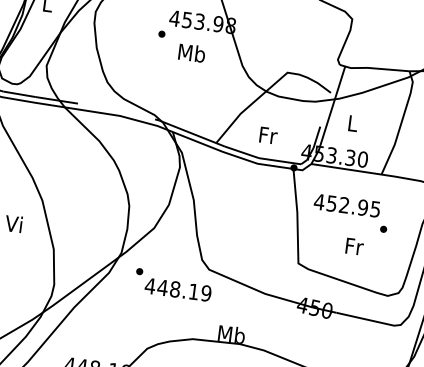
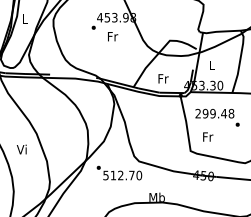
text: (191, 52) -> (112, 36), Mb -> Fr
text: (346, 205) -> (214, 113), 452.95 -> 299.48
text: (355, 245) -> (208, 136), moved
text: (178, 289) -> (122, 175), 448.19 -> 512.70

